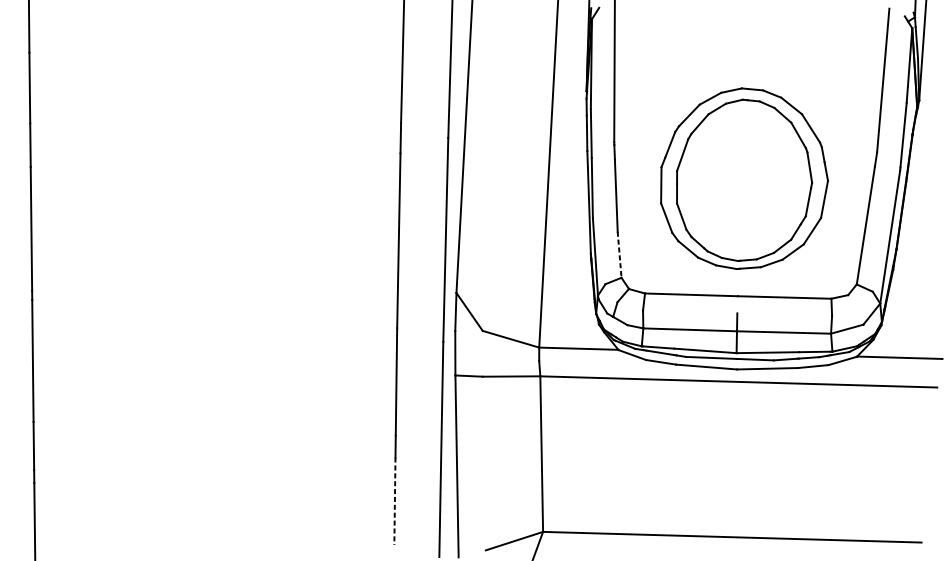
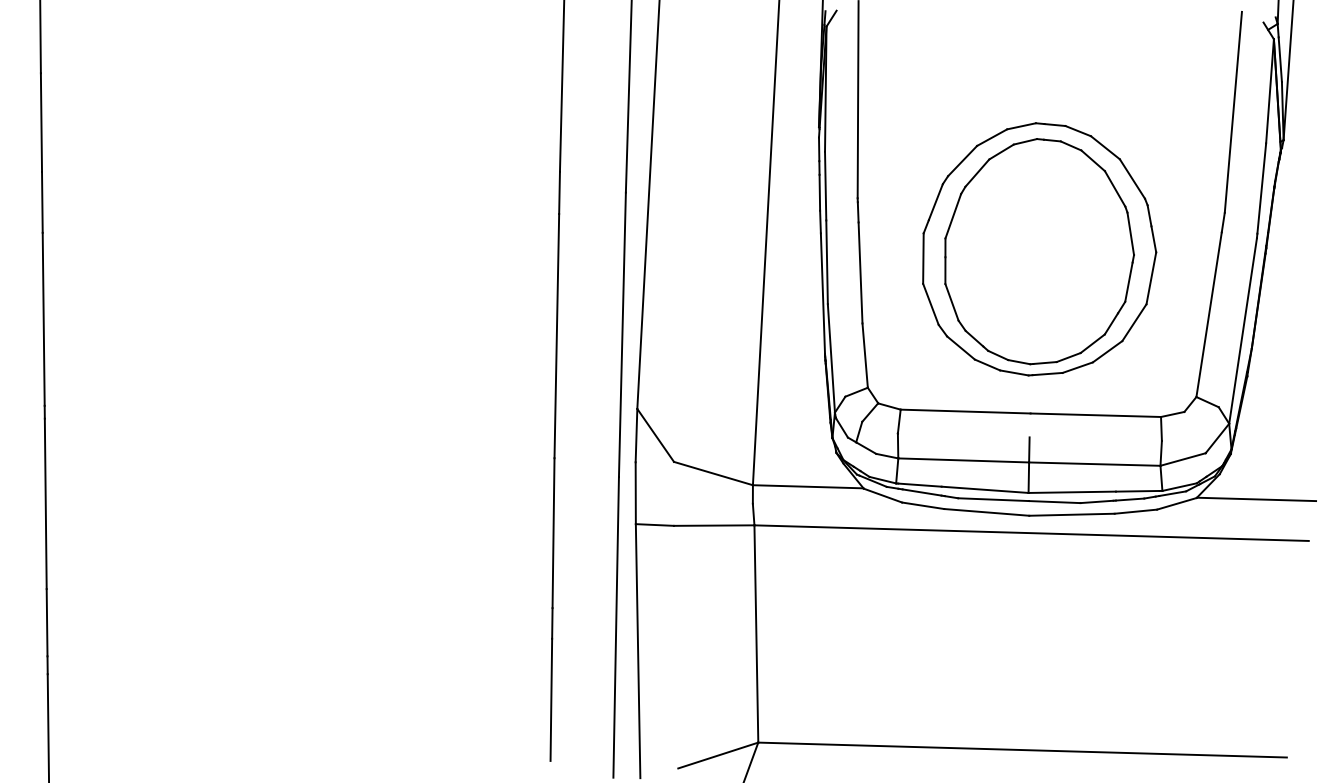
line: (619, 255) -> (865, 356), dashed -> solid
line: (395, 501) -> (551, 700), dashed -> solid

